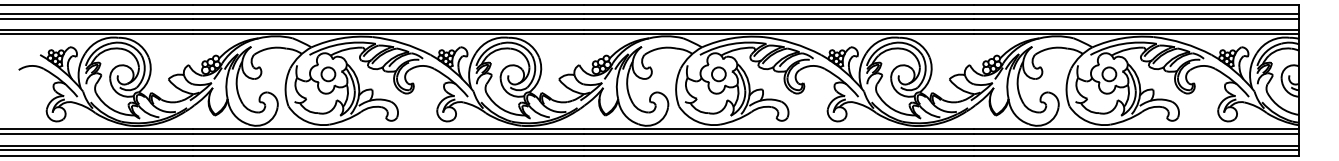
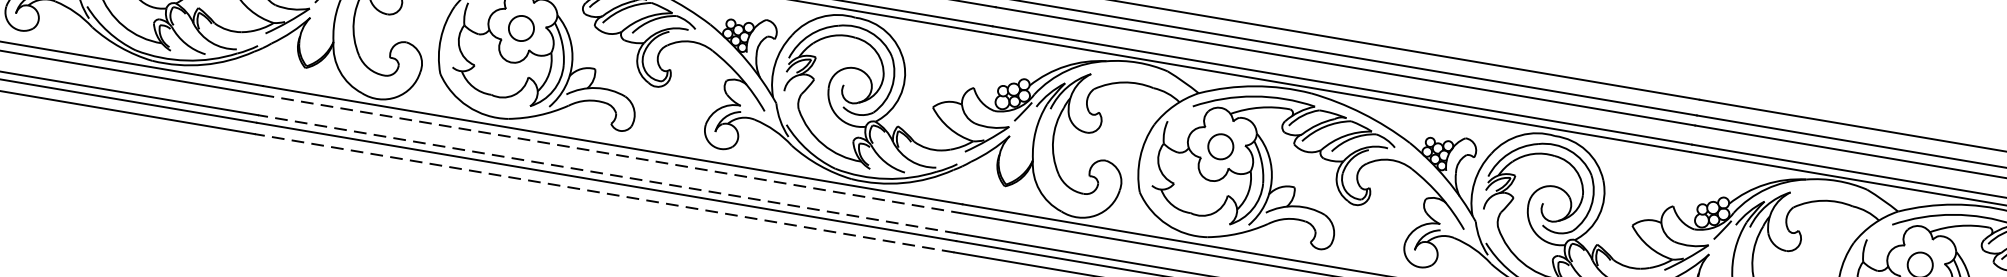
line: (389, 134) -> (612, 154), solid -> dashed
line: (388, 145) -> (607, 174), solid -> dashed
line: (388, 156) -> (604, 193), solid -> dashed

